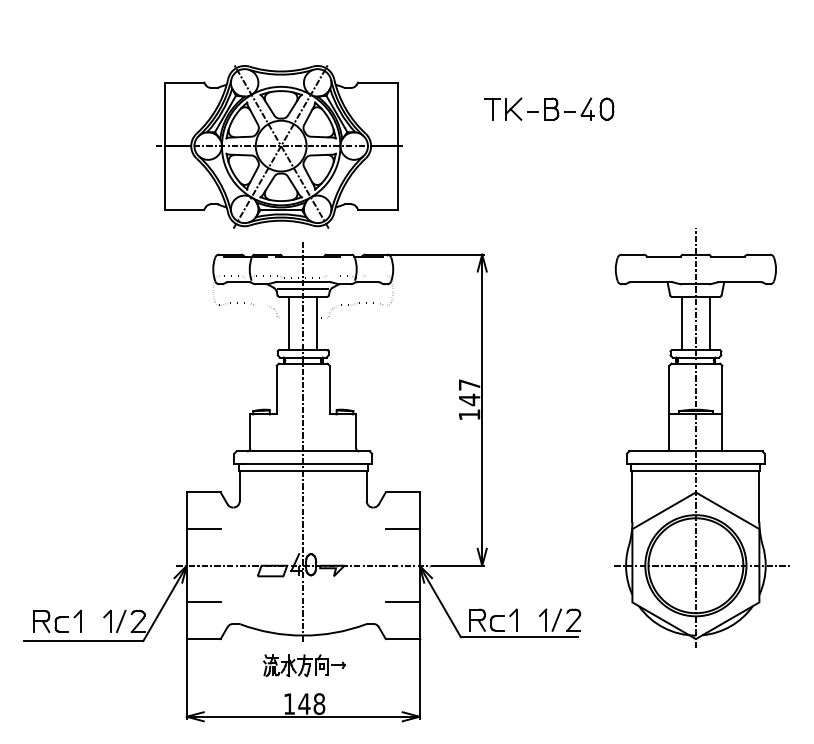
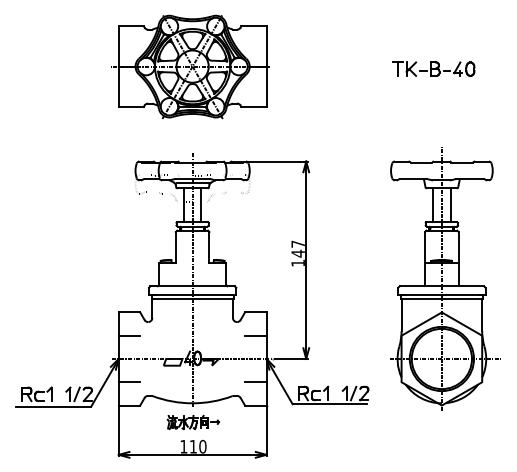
part: (548, 108) -> (433, 68), moved
part: (277, 145) -> (190, 66), moved
text: (310, 703) -> (197, 446), 148 -> 110

